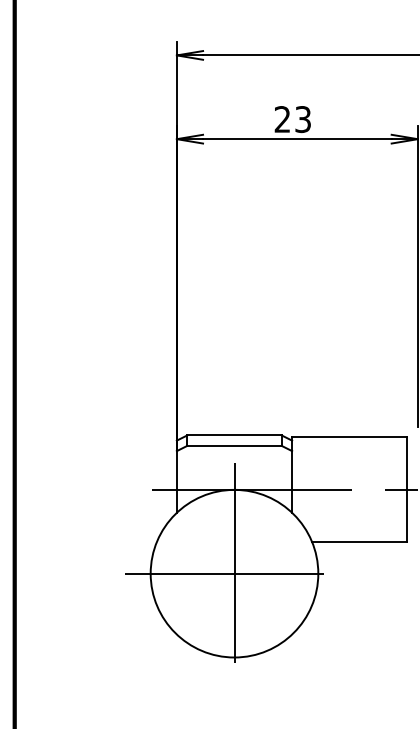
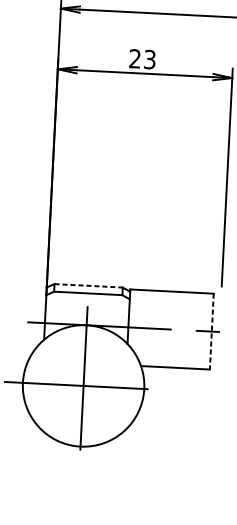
line: (235, 435) -> (89, 285), solid -> dashed
line: (407, 490) -> (211, 332), solid -> dashed

